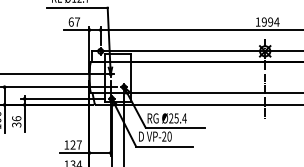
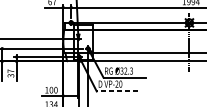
text: (16, 118) -> (10, 71), 36 -> 37
text: (177, 118) -> (126, 71), Ø25.4 -> Ø32.3
text: (75, 144) -> (53, 89), 127 -> 100
line: (164, 146) -> (117, 91), solid -> dashed

